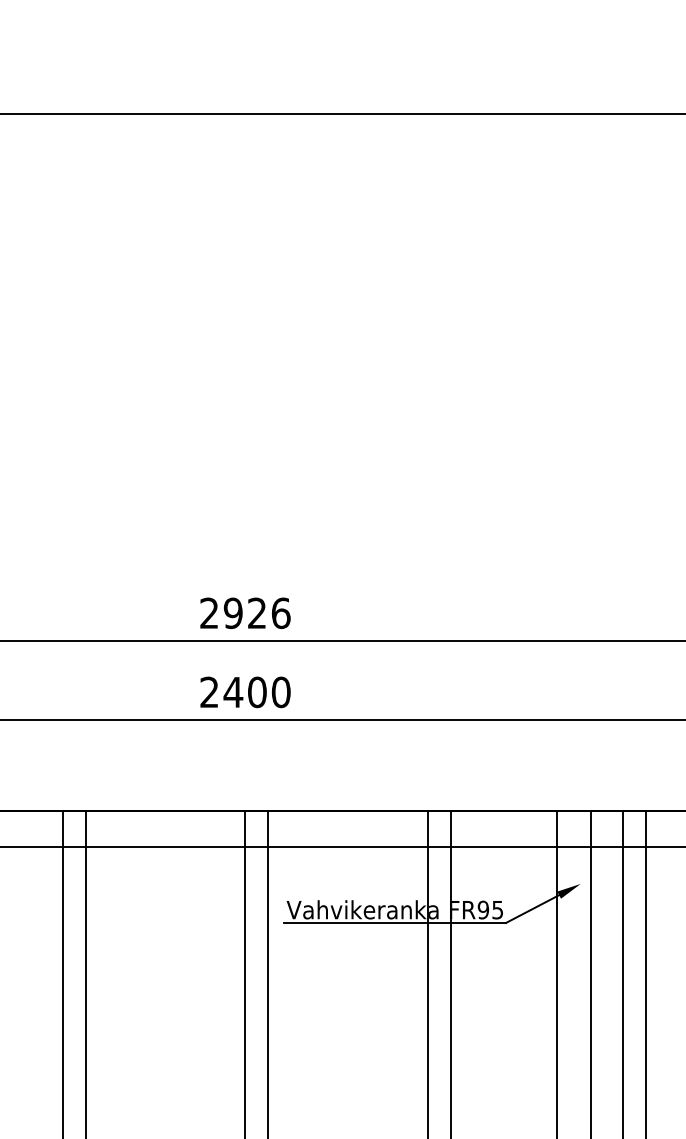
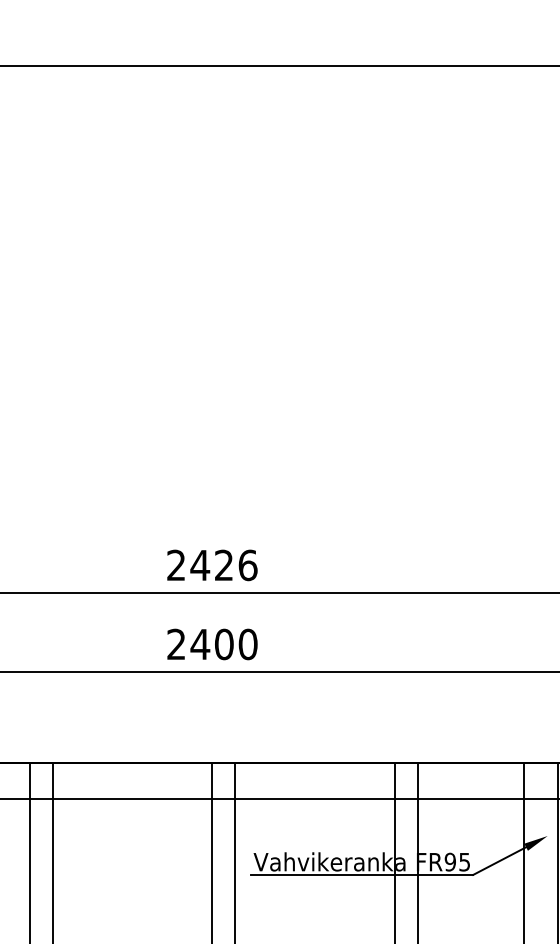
text: (233, 613) -> (200, 565), 2926 -> 2426

